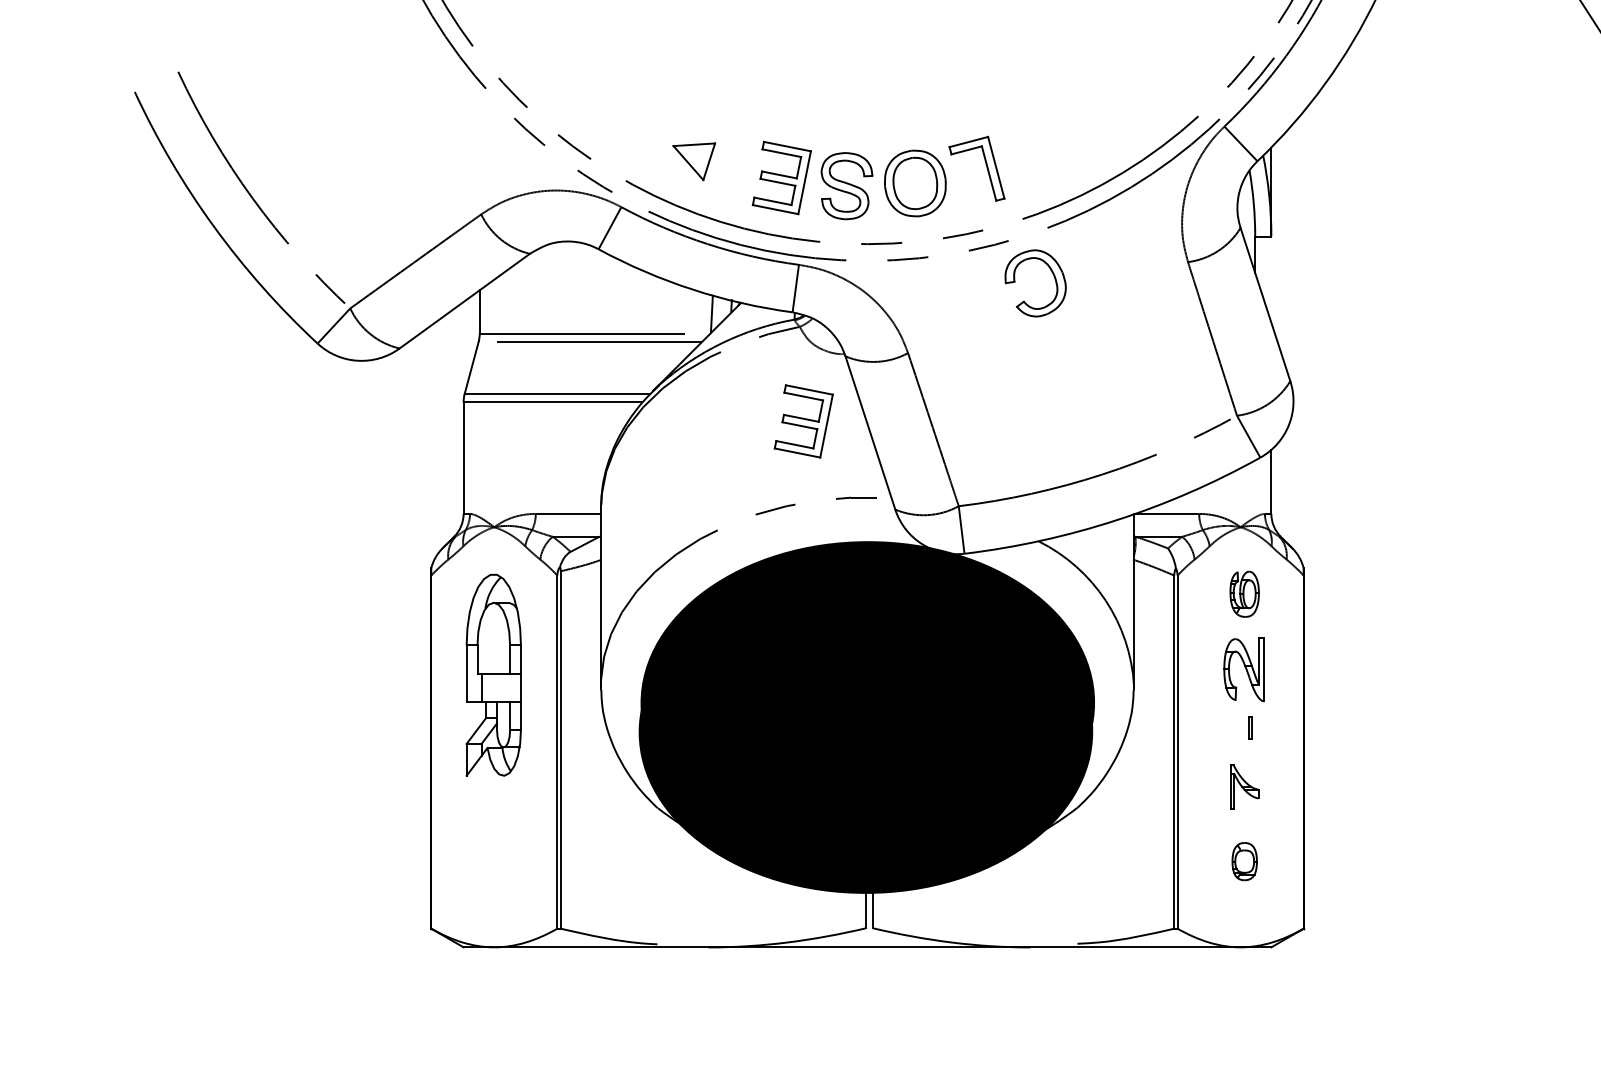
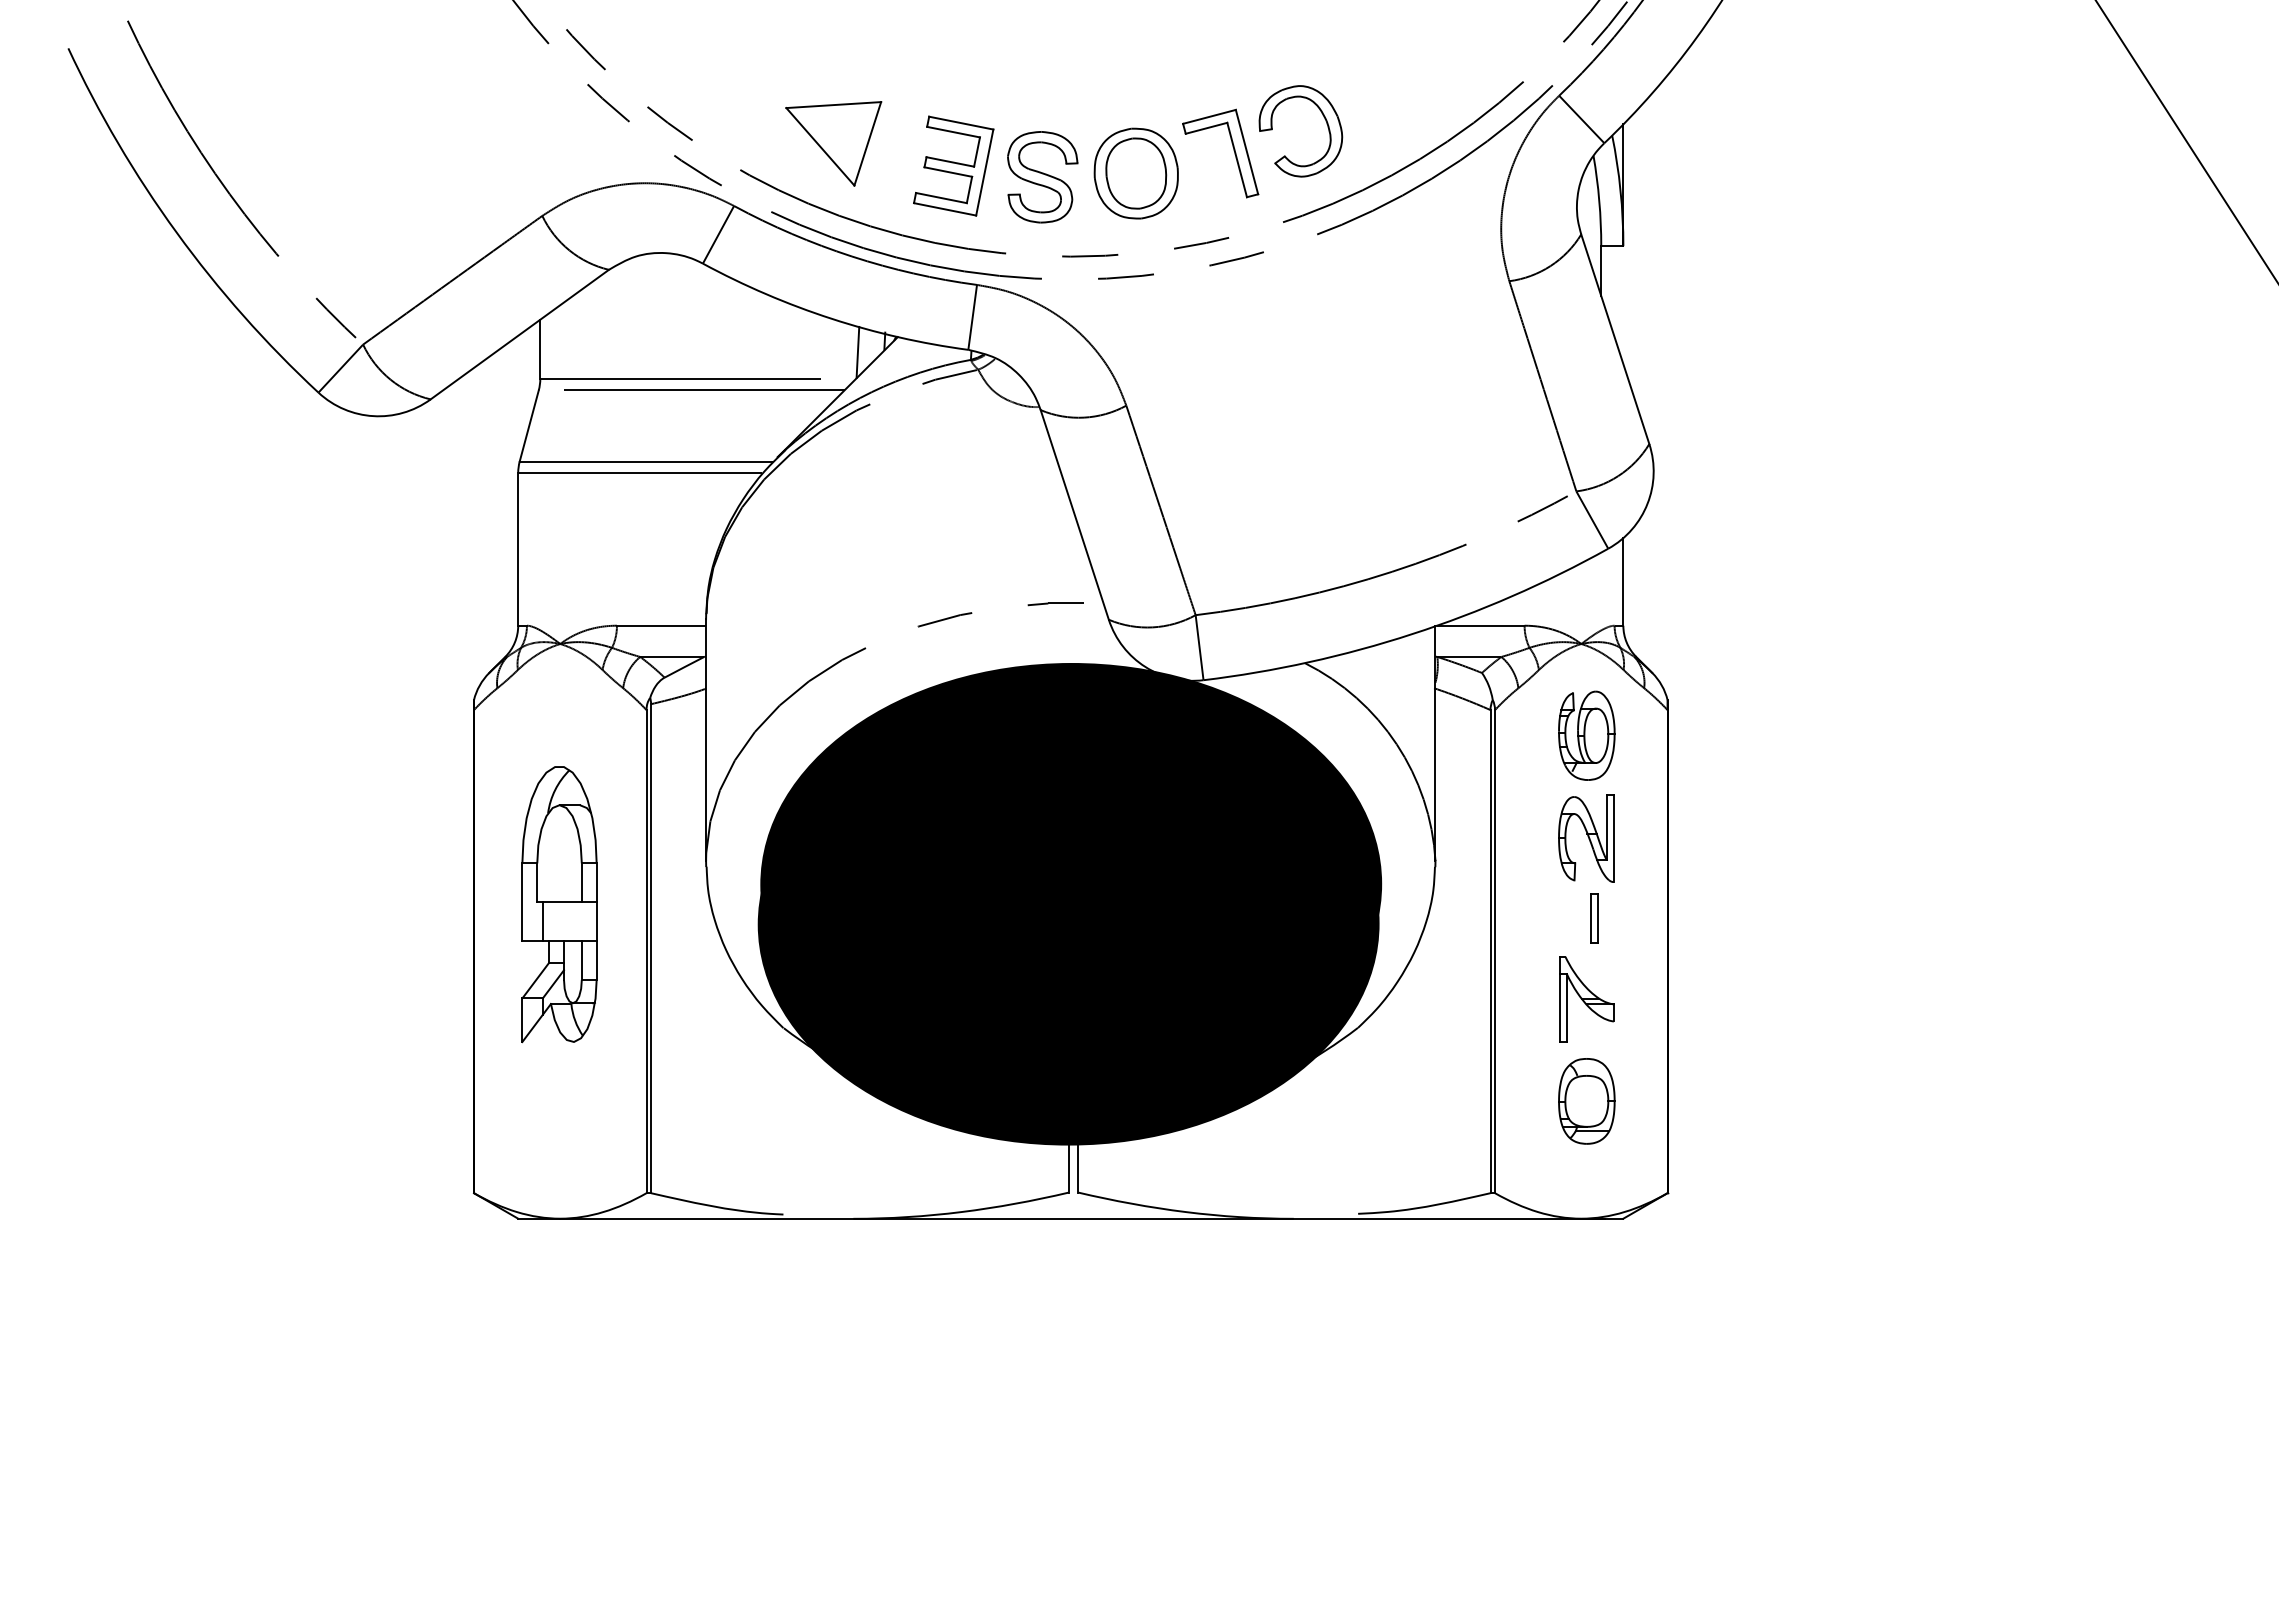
part: (694, 161) -> (833, 143), size x1.67
part: (1052, 274) -> (1324, 119), moved
part: (803, 420) -> (983, 498), removed
part: (1244, 594) -> (1586, 735), size x1.43
part: (493, 675) -> (559, 904), moved
part: (1250, 727) -> (1594, 918), size x1.67
part: (1244, 787) -> (1586, 999), size x1.43
part: (1244, 861) -> (1586, 1101), size x1.67

